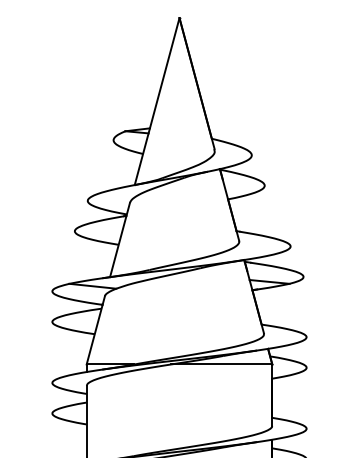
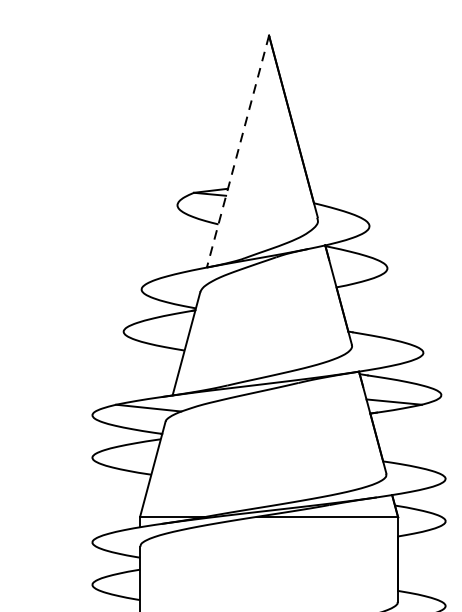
line: (157, 102) -> (238, 152), solid -> dashed

